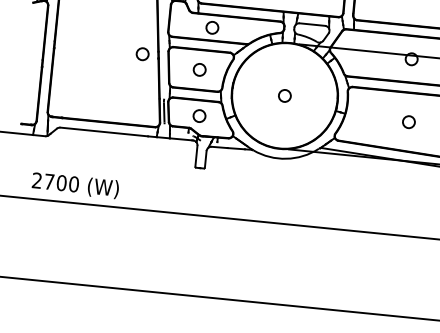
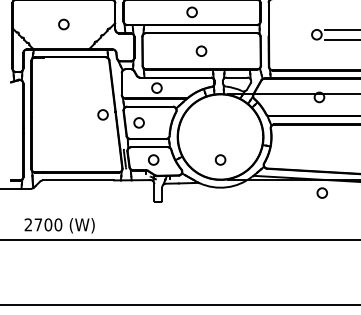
circle: (198, 69) -> (138, 122), moved
circle: (284, 95) -> (220, 159), moved
circle: (408, 121) -> (321, 192), moved

